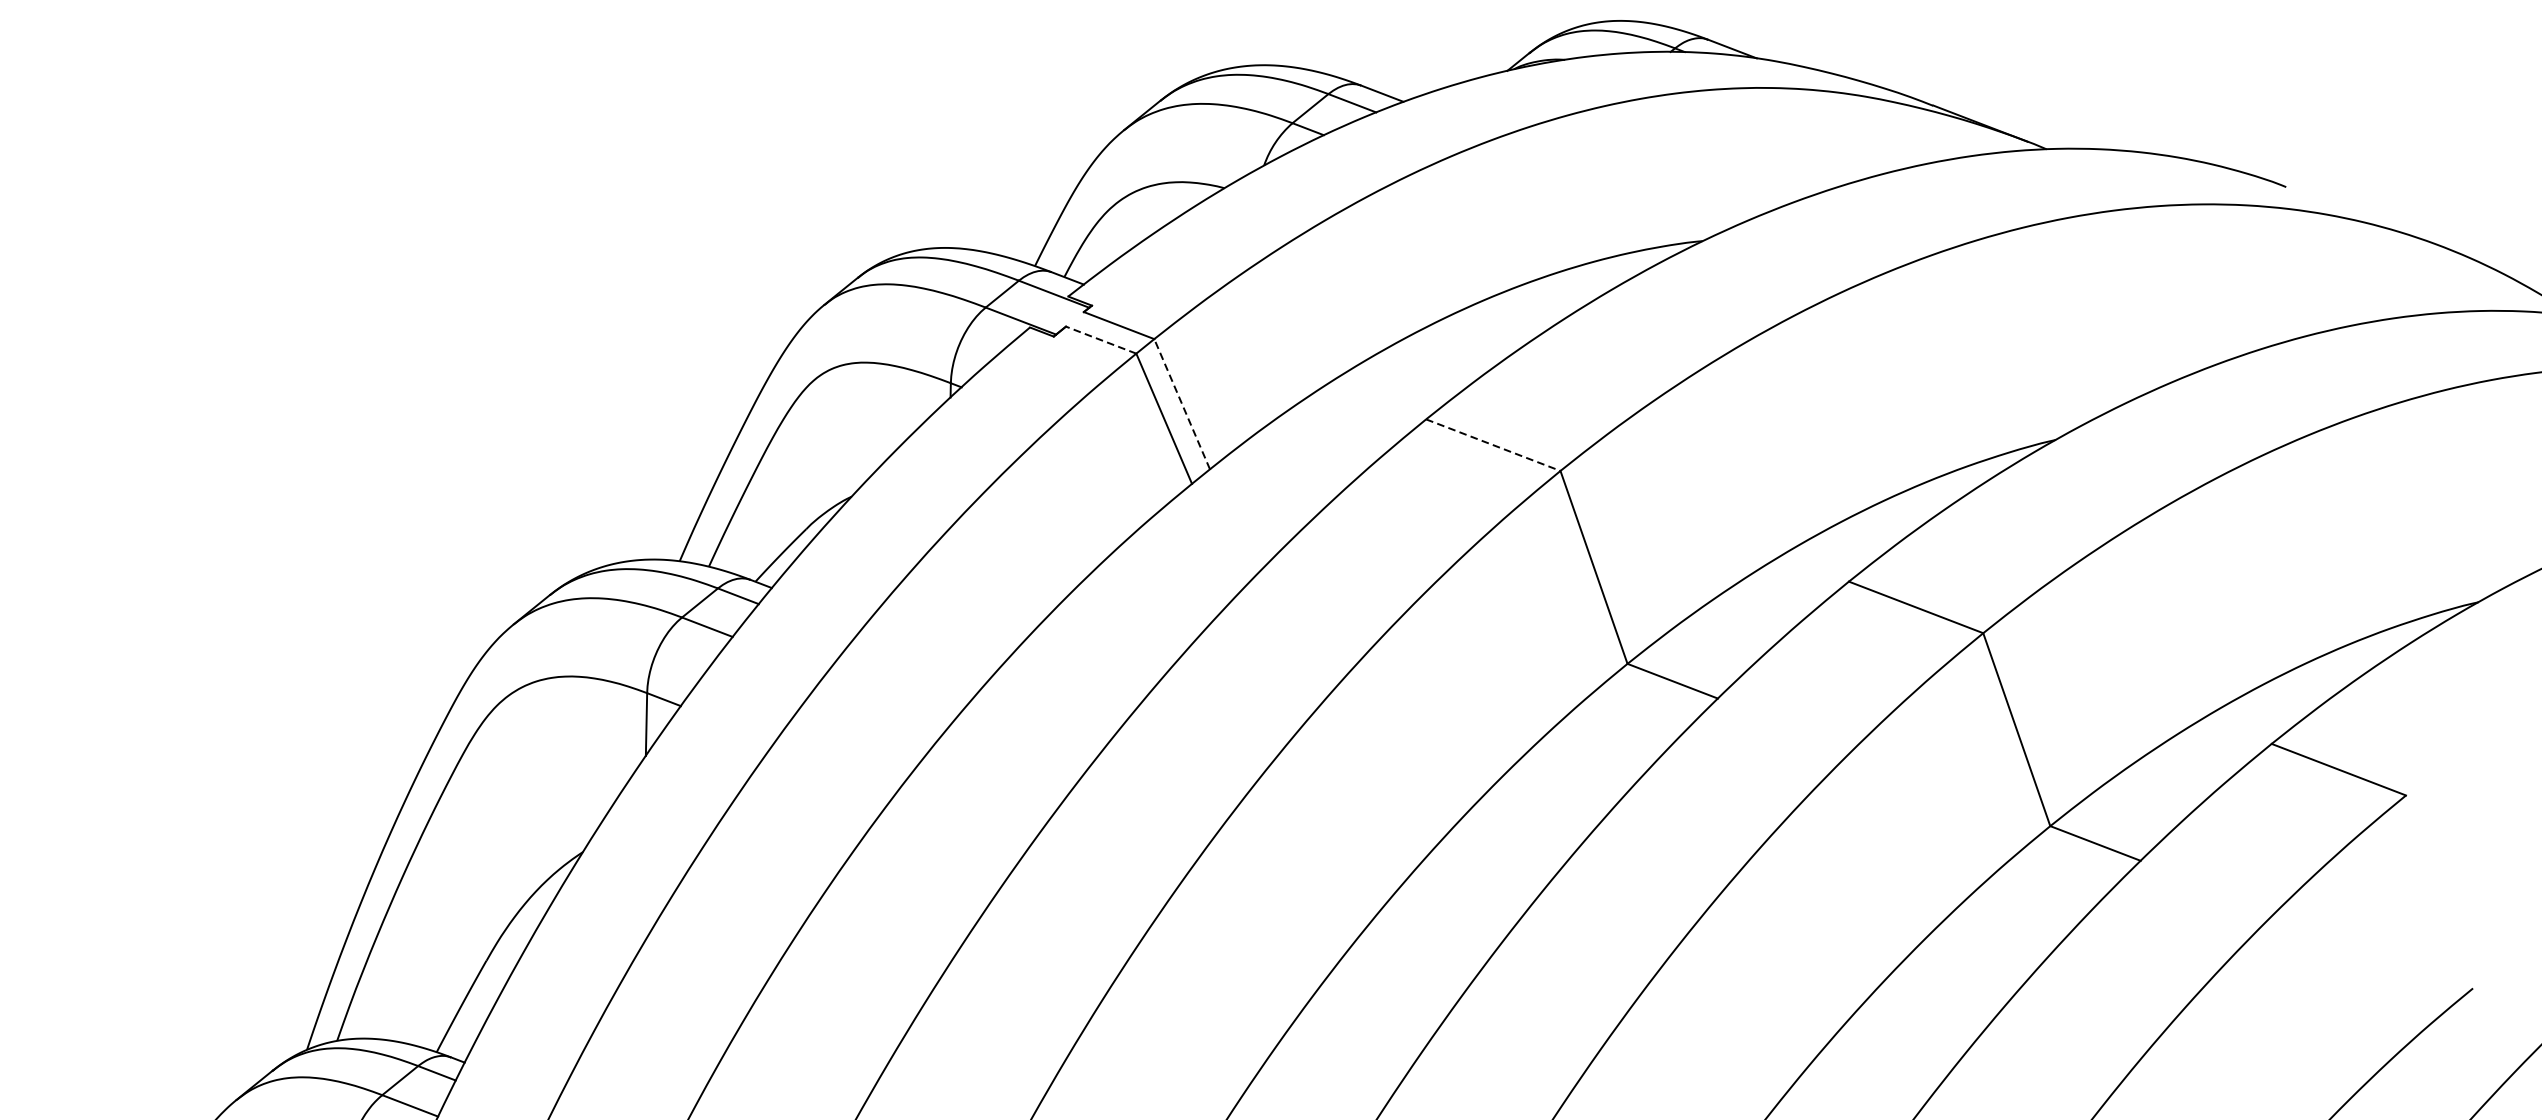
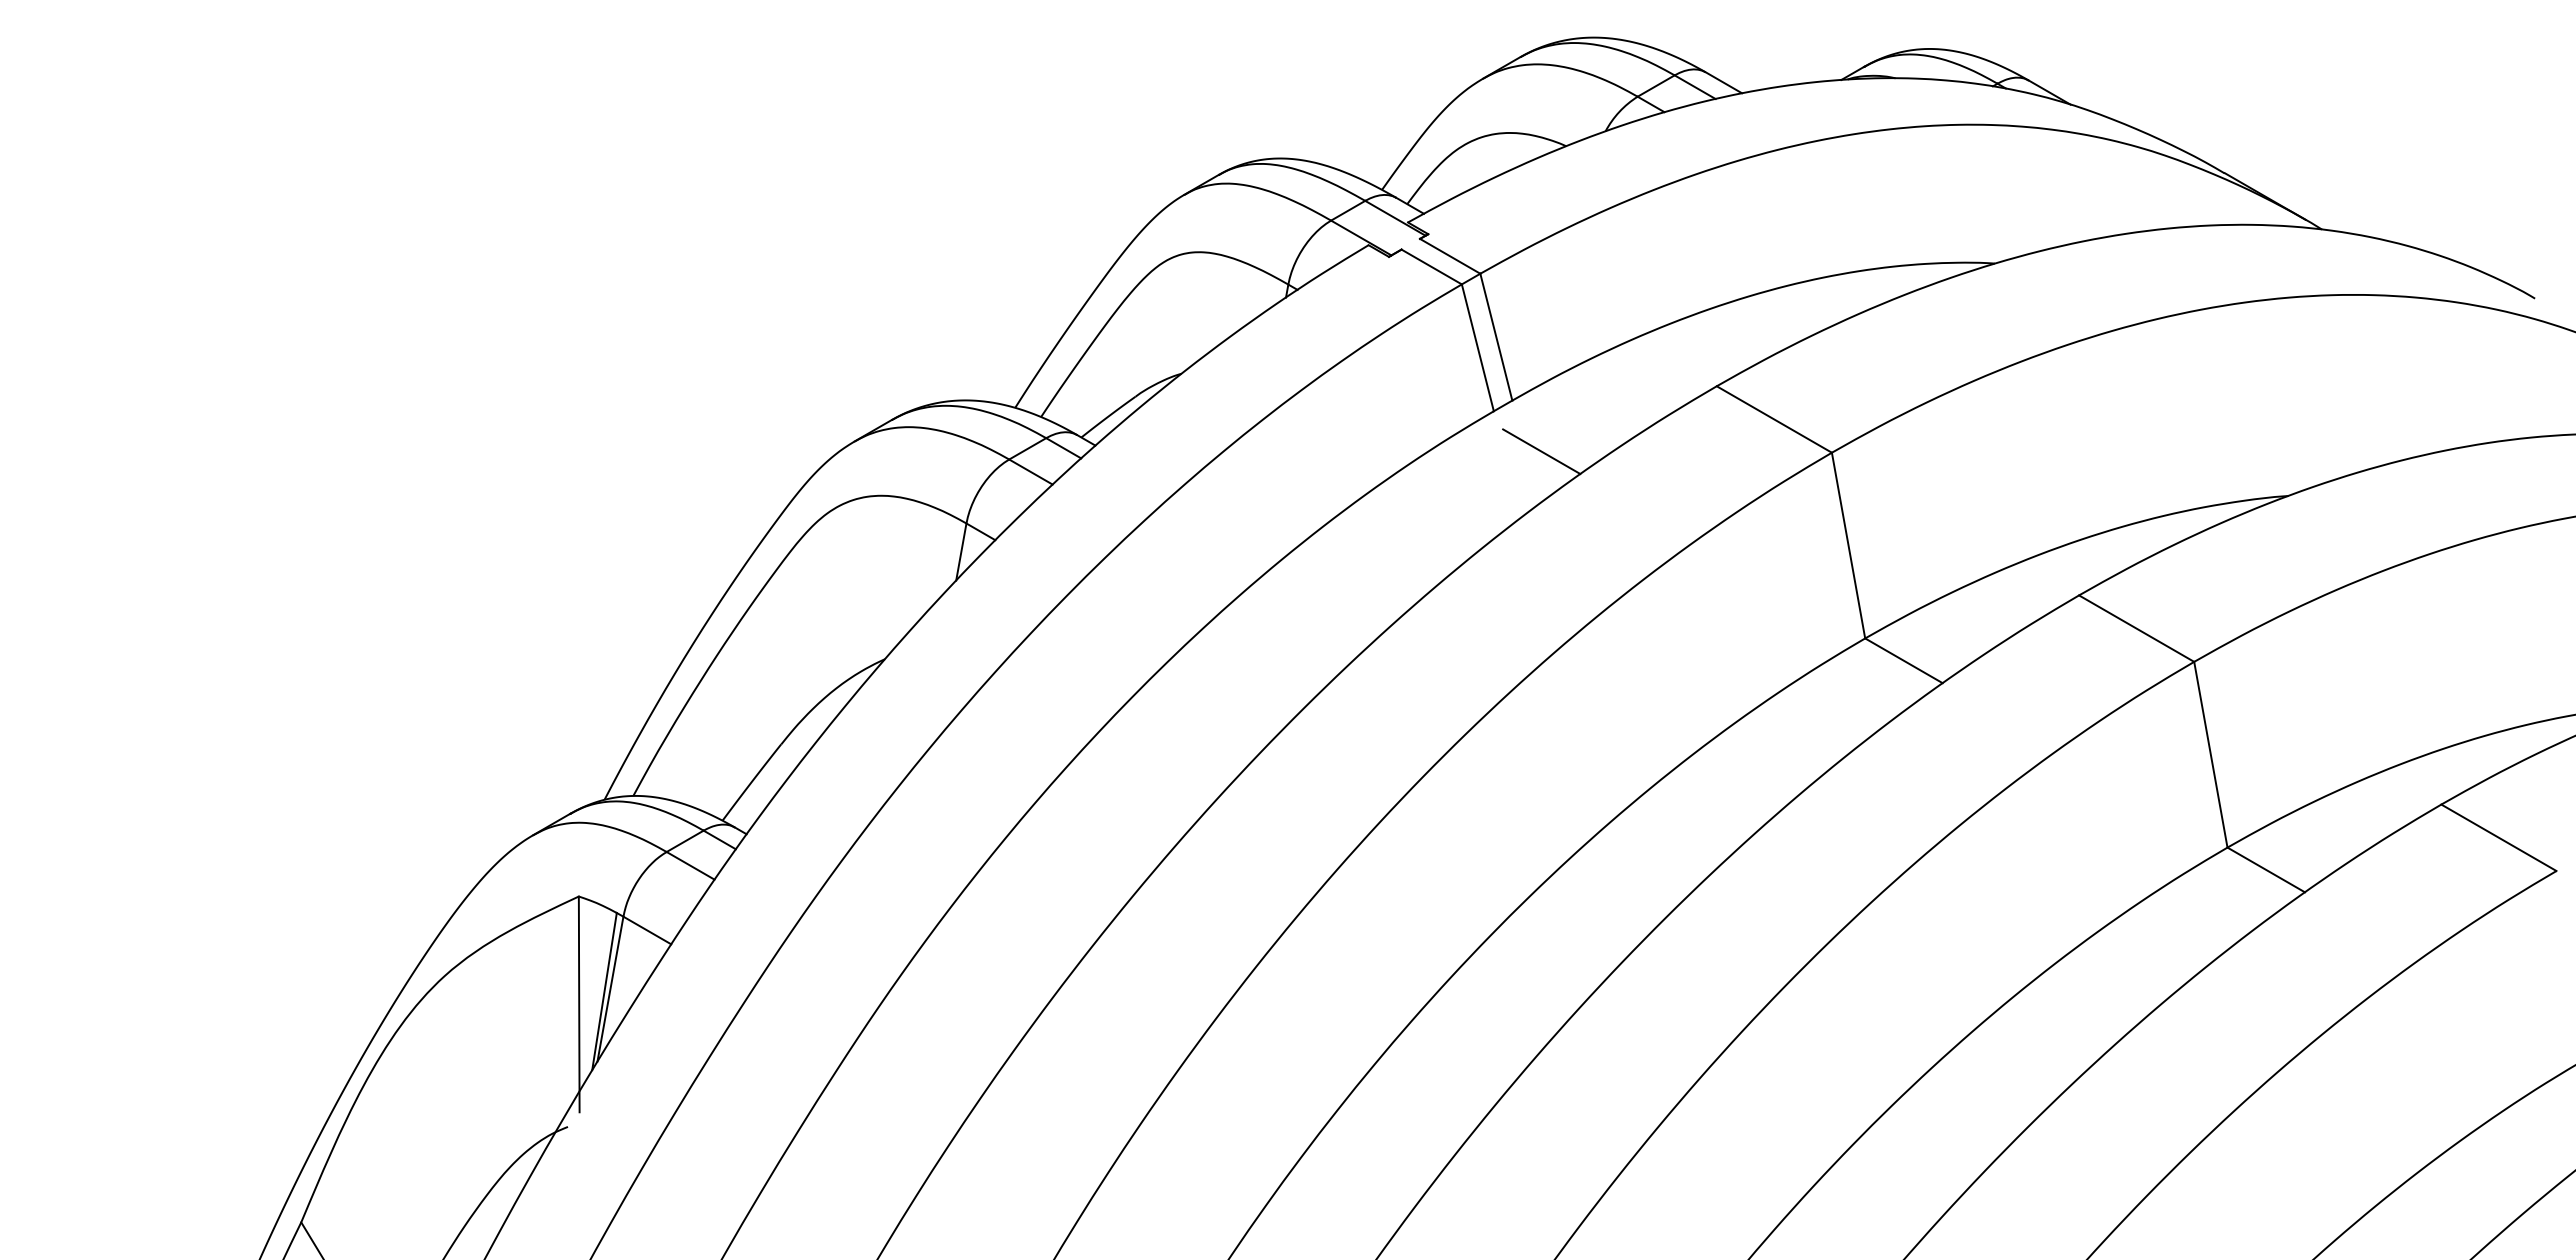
line: (1101, 340) -> (1431, 267), dashed -> solid
line: (1182, 403) -> (1496, 336), dashed -> solid
line: (1493, 445) -> (1774, 419), dashed -> solid
line: (1249, 518) -> (1541, 451), added

